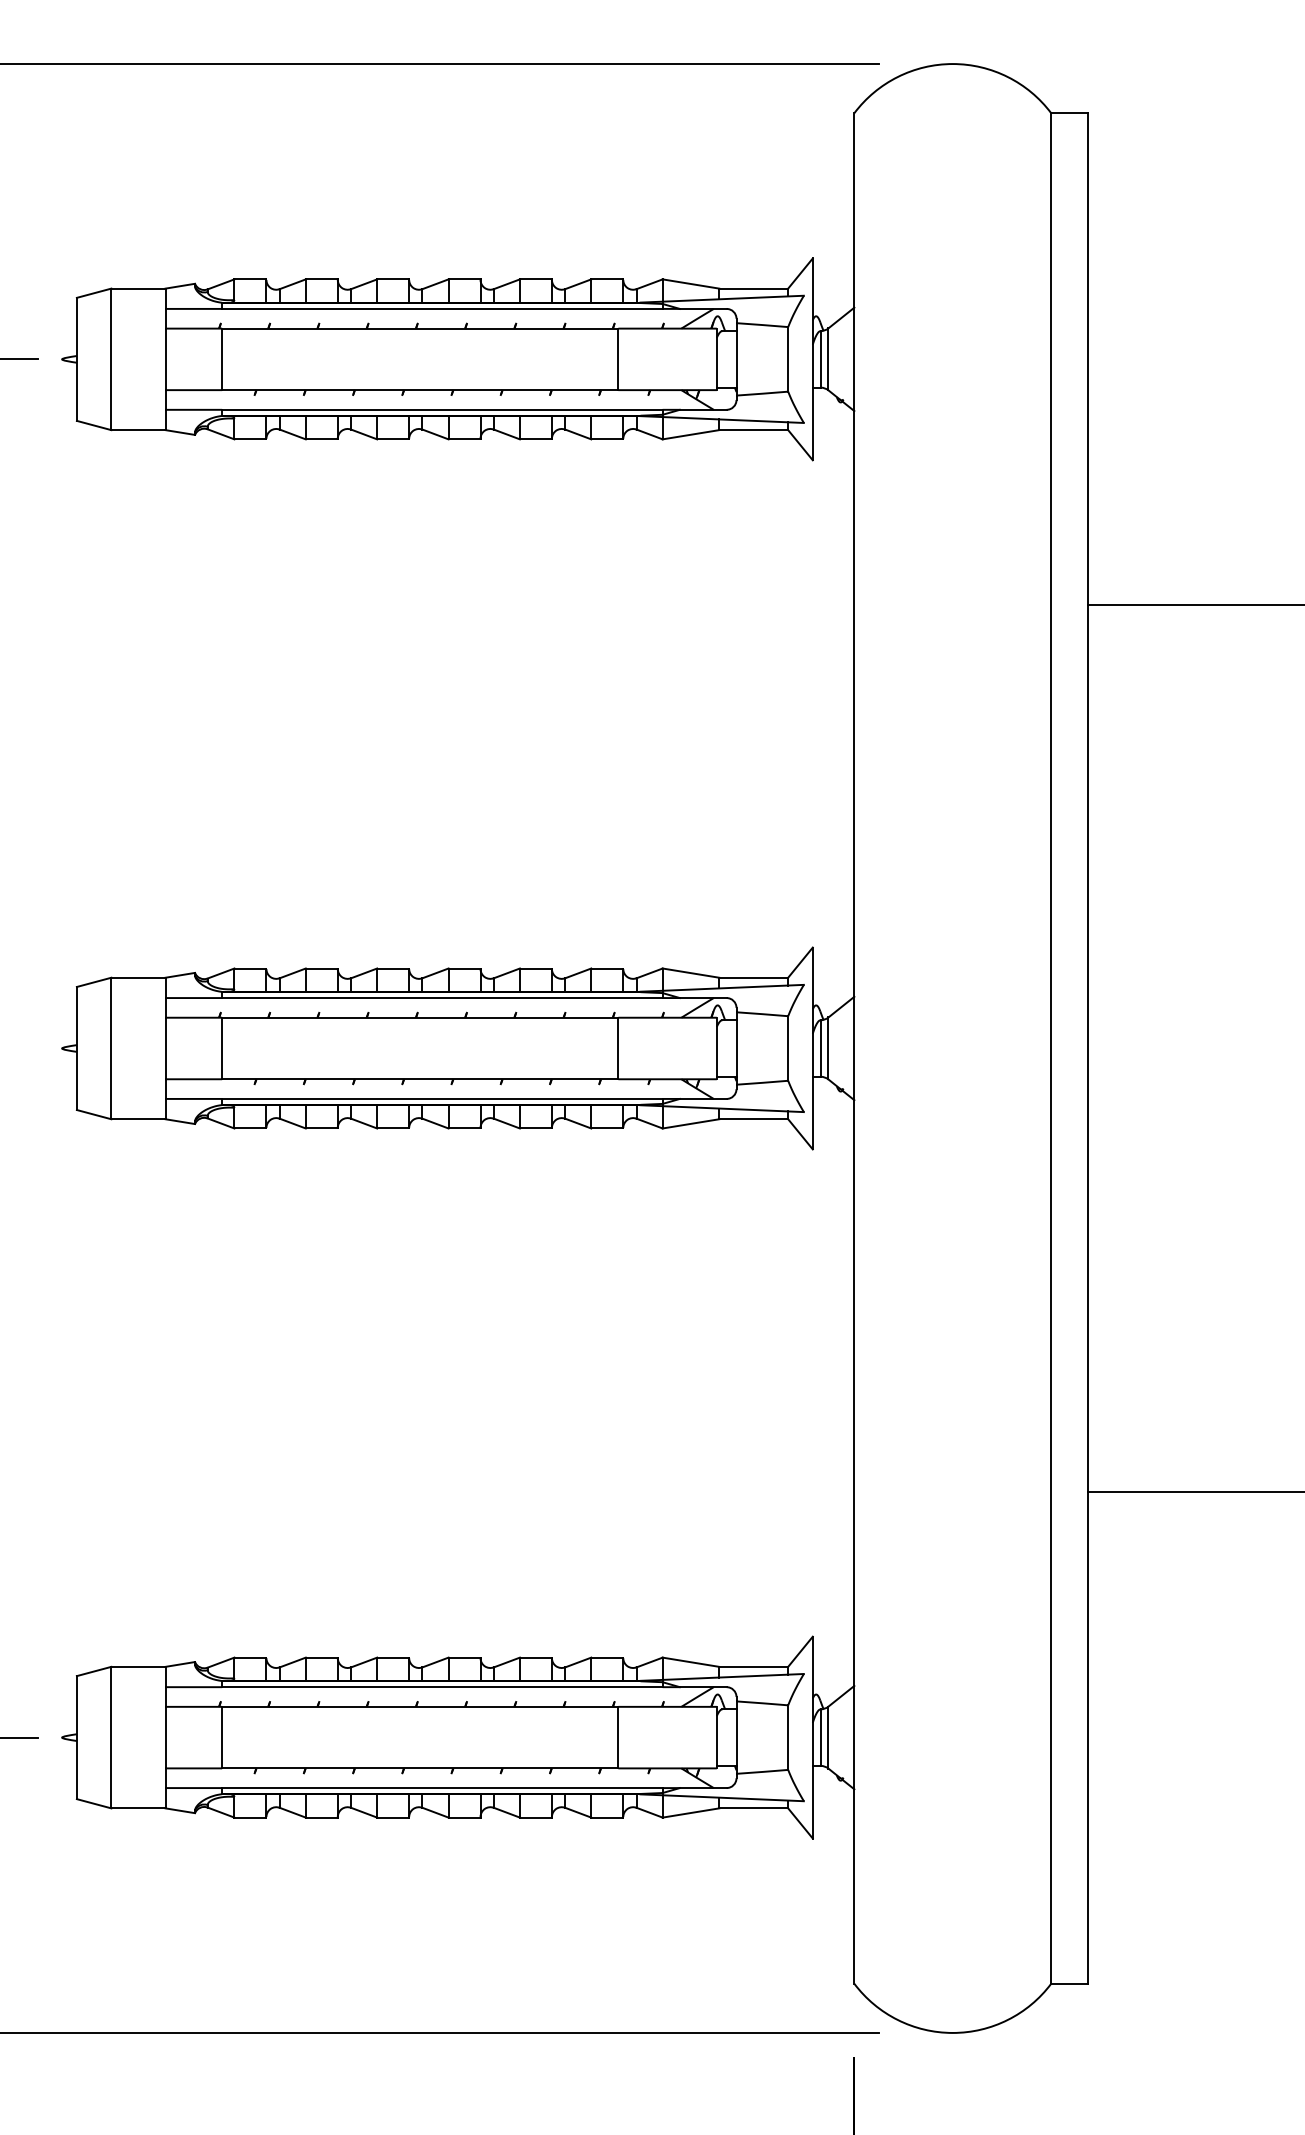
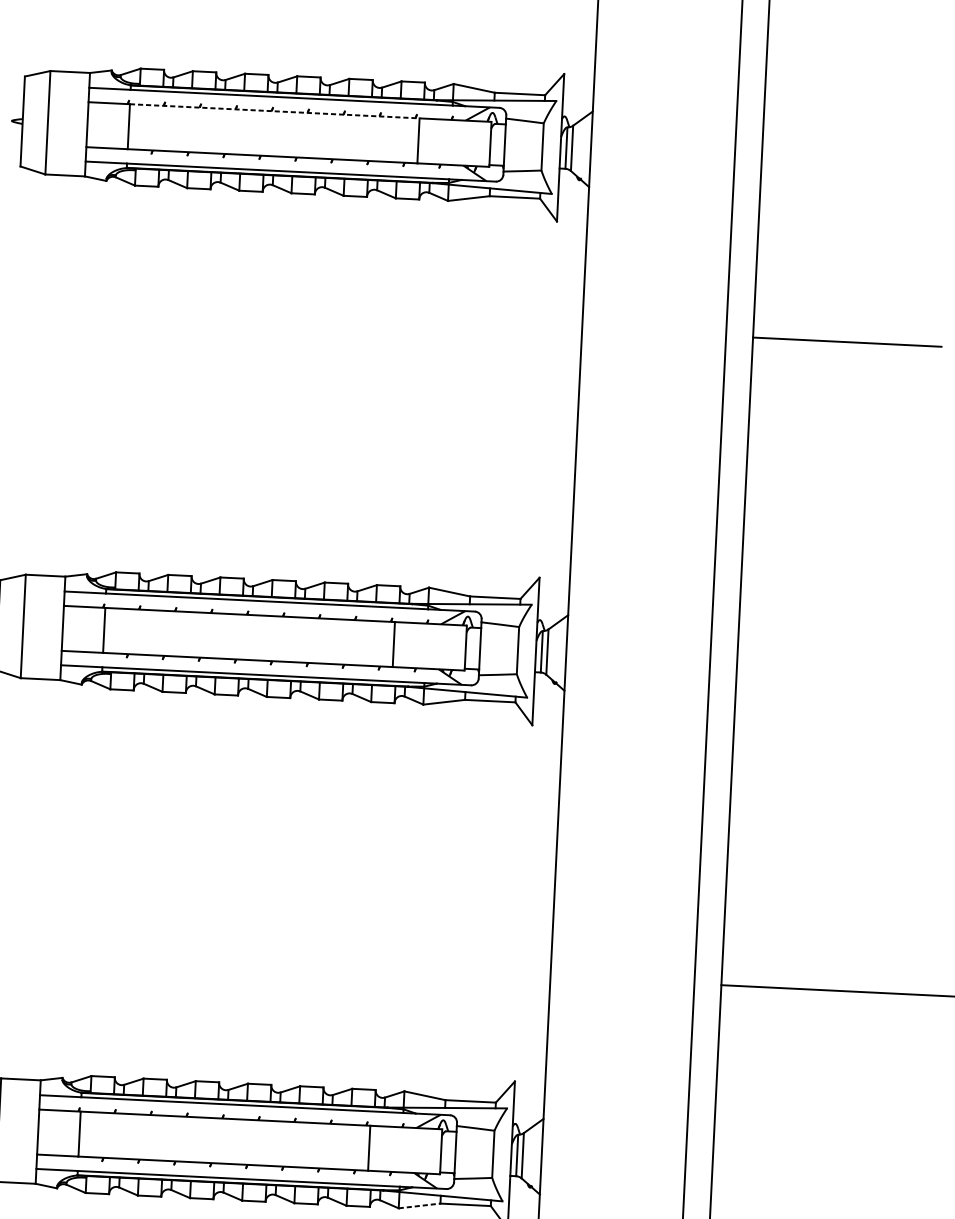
line: (420, 328) -> (274, 111), solid -> dashed
line: (690, 1812) -> (419, 1205), solid -> dashed

